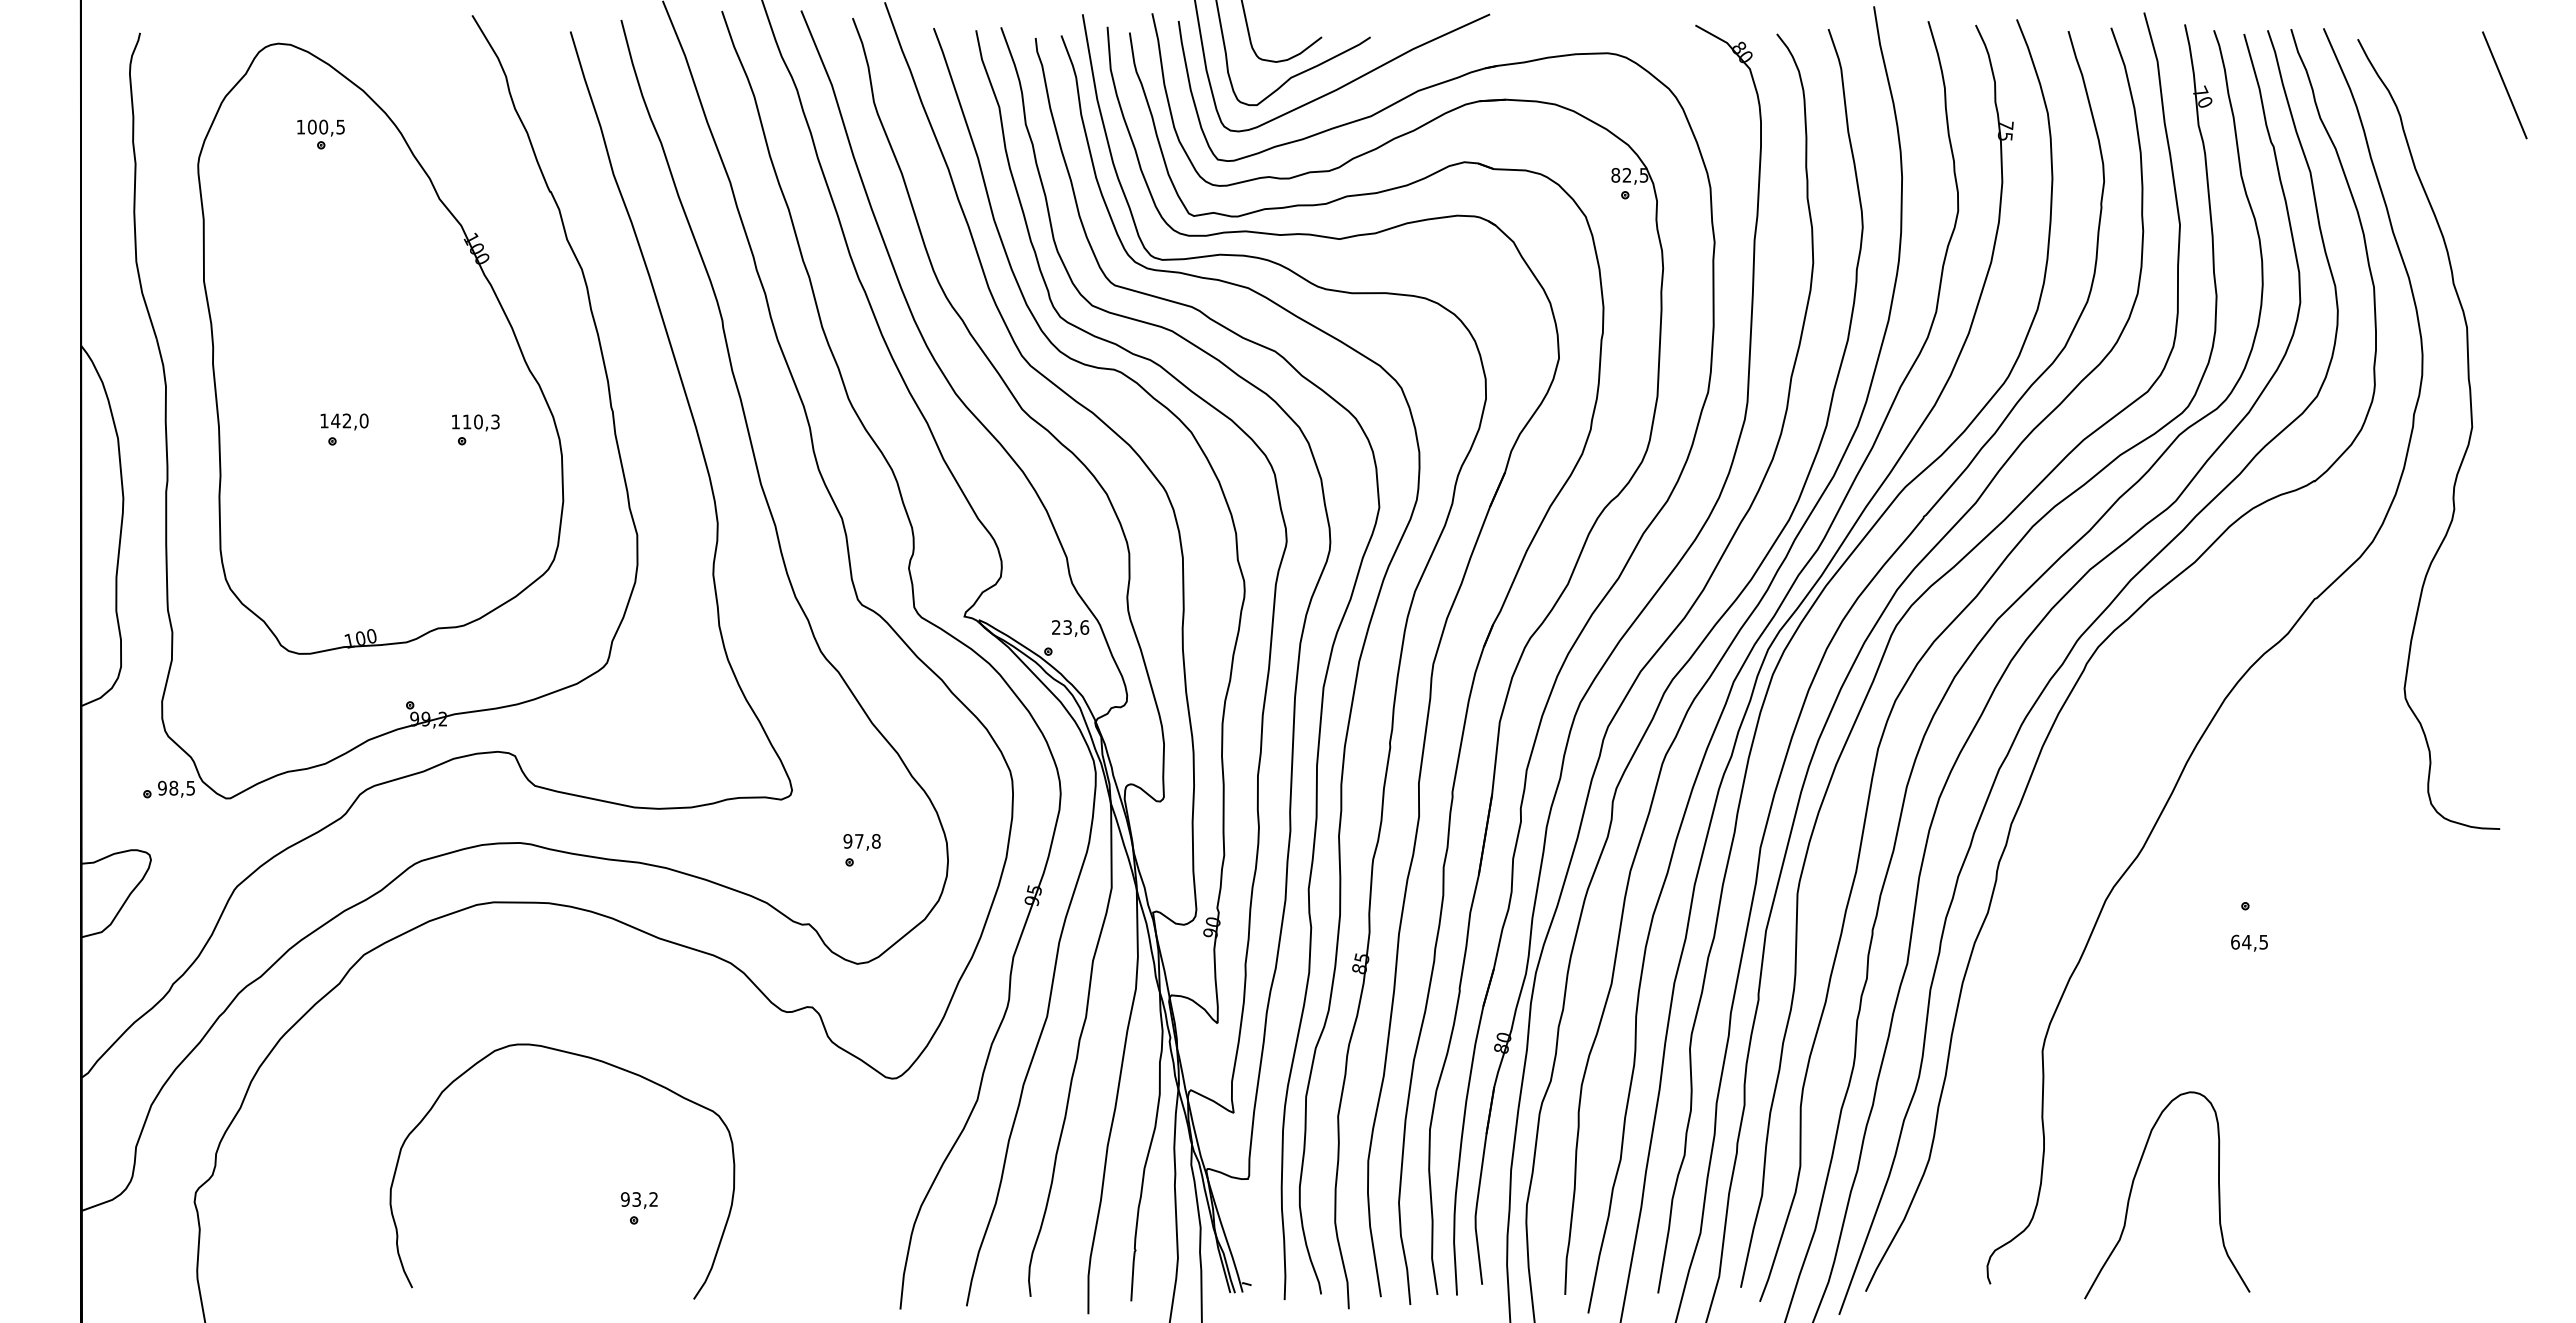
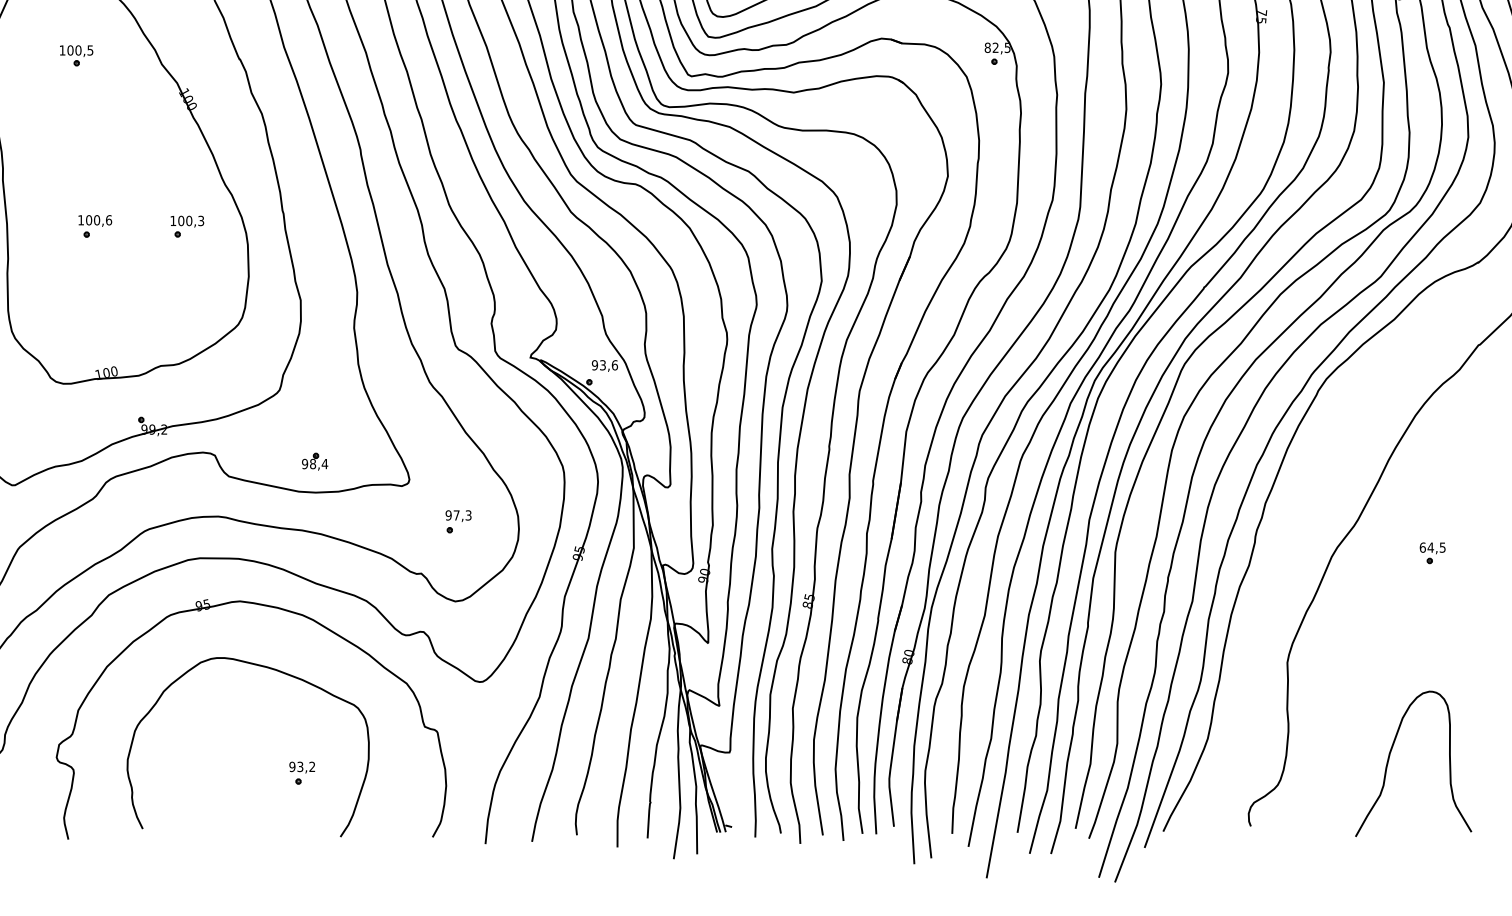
part: (320, 134) -> (76, 55), moved
text: (349, 420) -> (98, 219), 142,0 -> 100,6
text: (466, 421) -> (180, 220), 110,3 -> 100,3
text: (1055, 627) -> (594, 365), 23,6 -> 93,6
part: (657, 764) -> (314, 461), added
text: (876, 841) -> (468, 515), 97,8 -> 97,3
text: (2249, 942) -> (1432, 547), moved
part: (608, 975) -> (280, 609), added
curve: (2133, 1185) -> (1389, 757), moved

